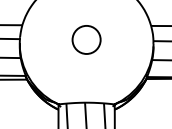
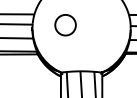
circle: (86, 40) -> (65, 25), moved

